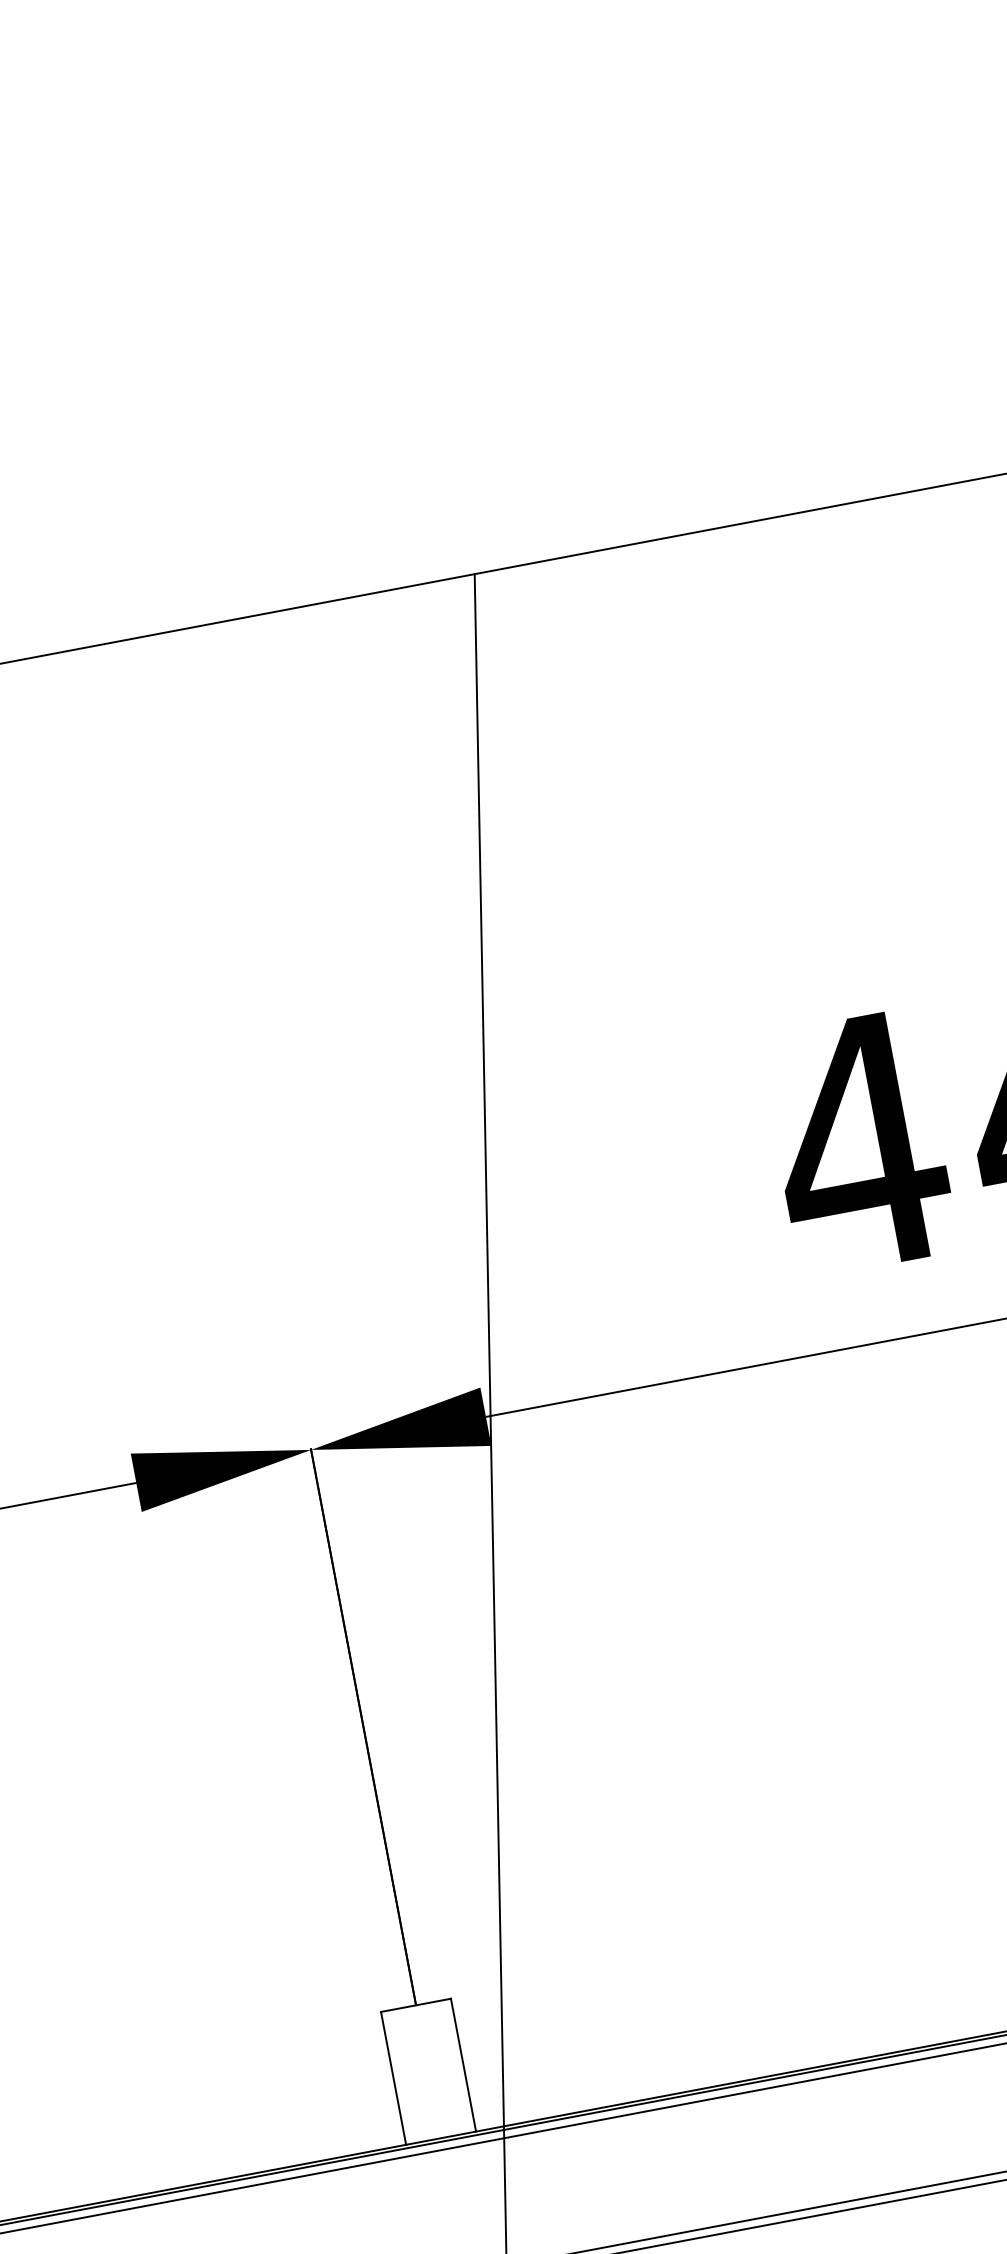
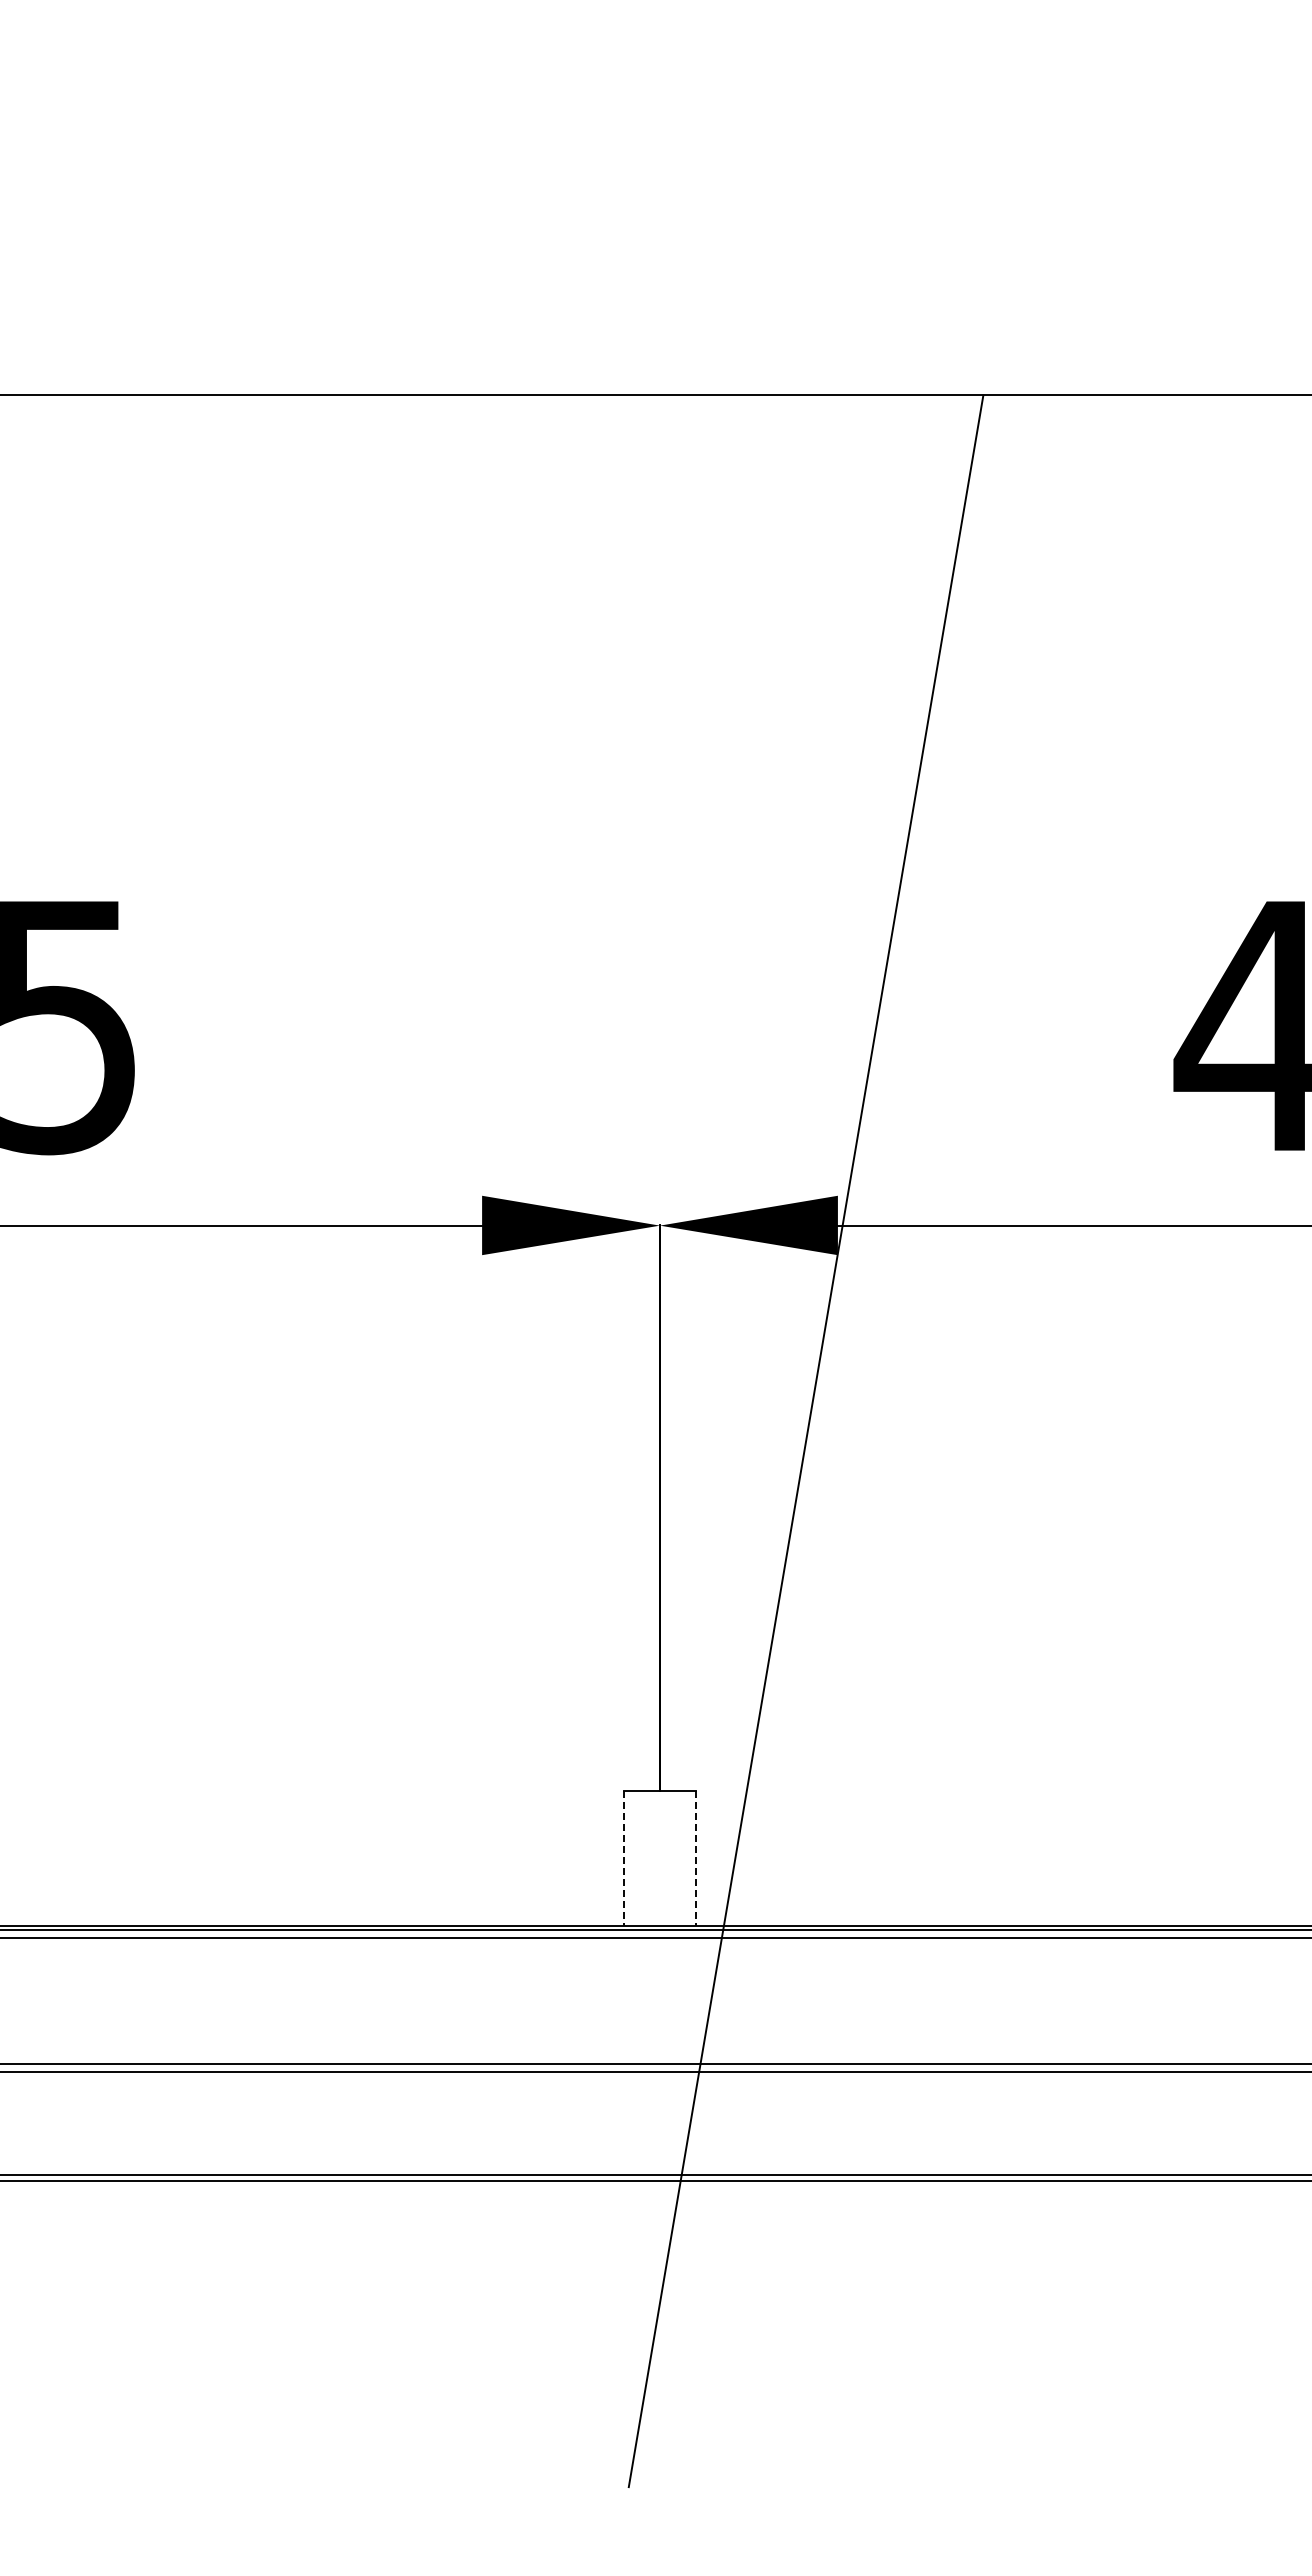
line: (463, 2065) -> (695, 1858), solid -> dashed
line: (393, 2078) -> (624, 1858), solid -> dashed

